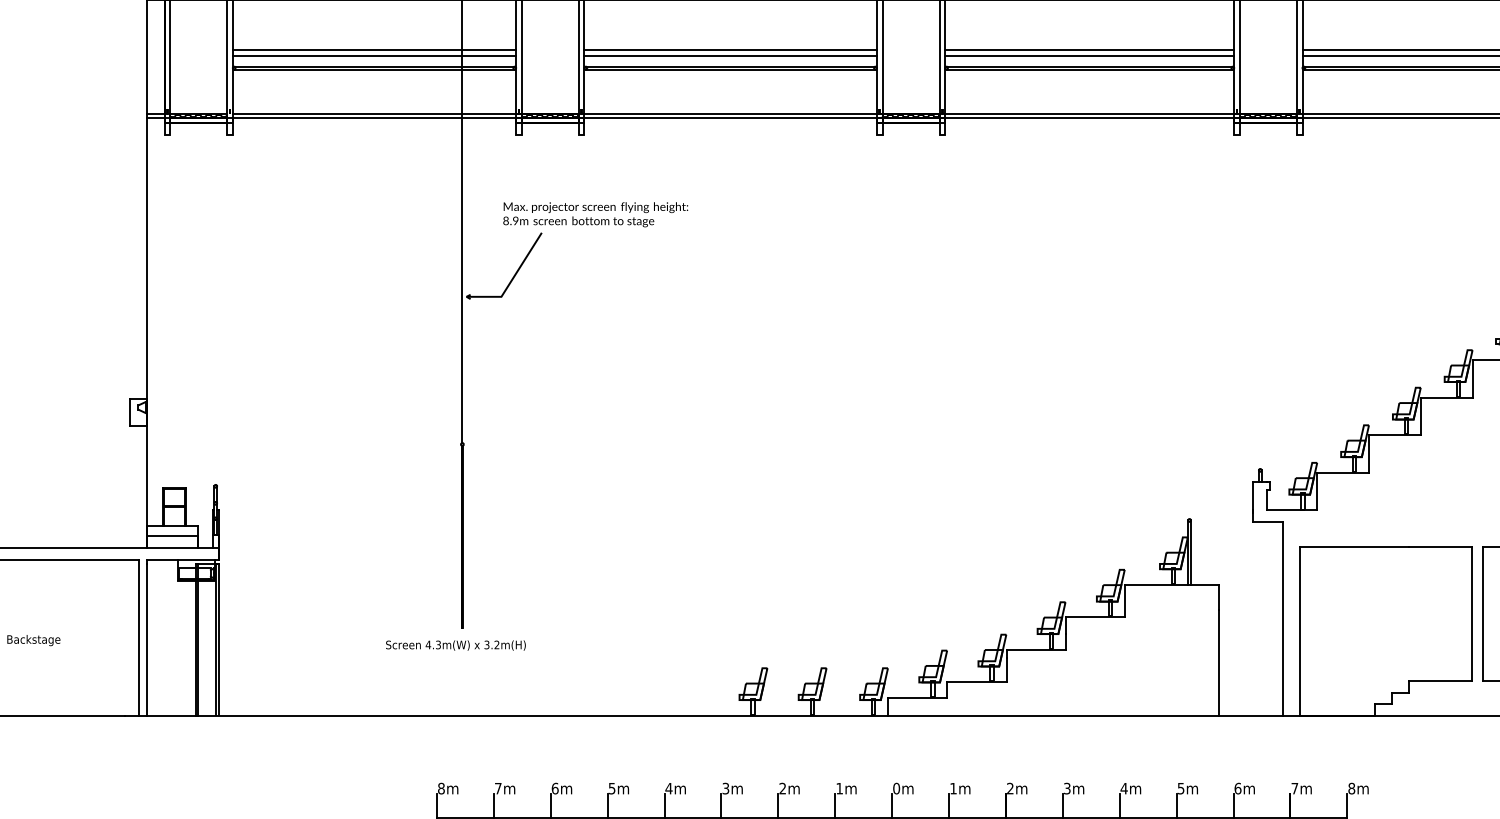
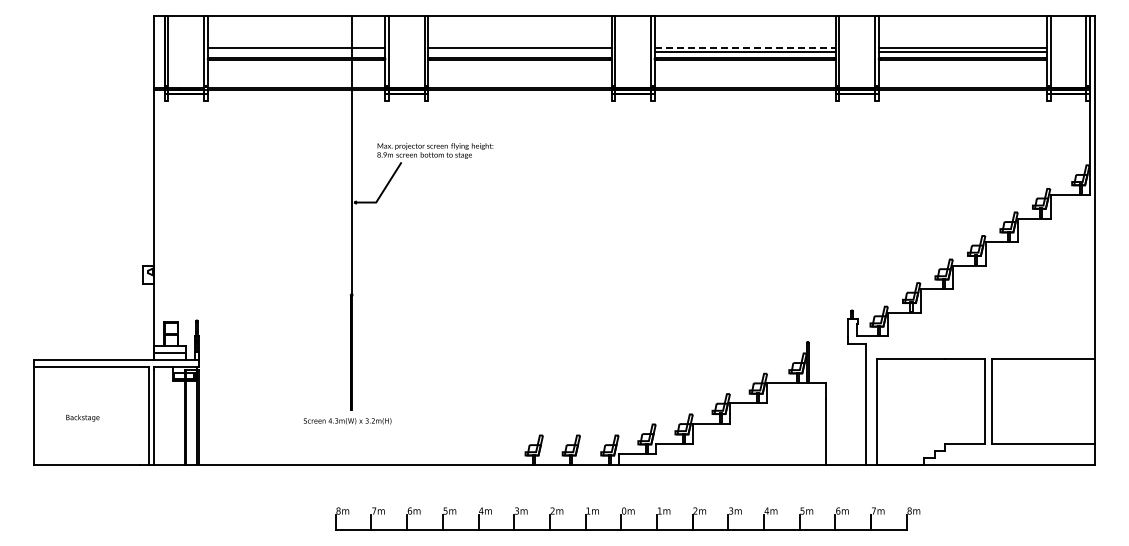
line: (1090, 49) -> (745, 47), solid -> dashed
line: (374, 56) -> (296, 51), removed
line: (729, 56) -> (519, 51), removed

